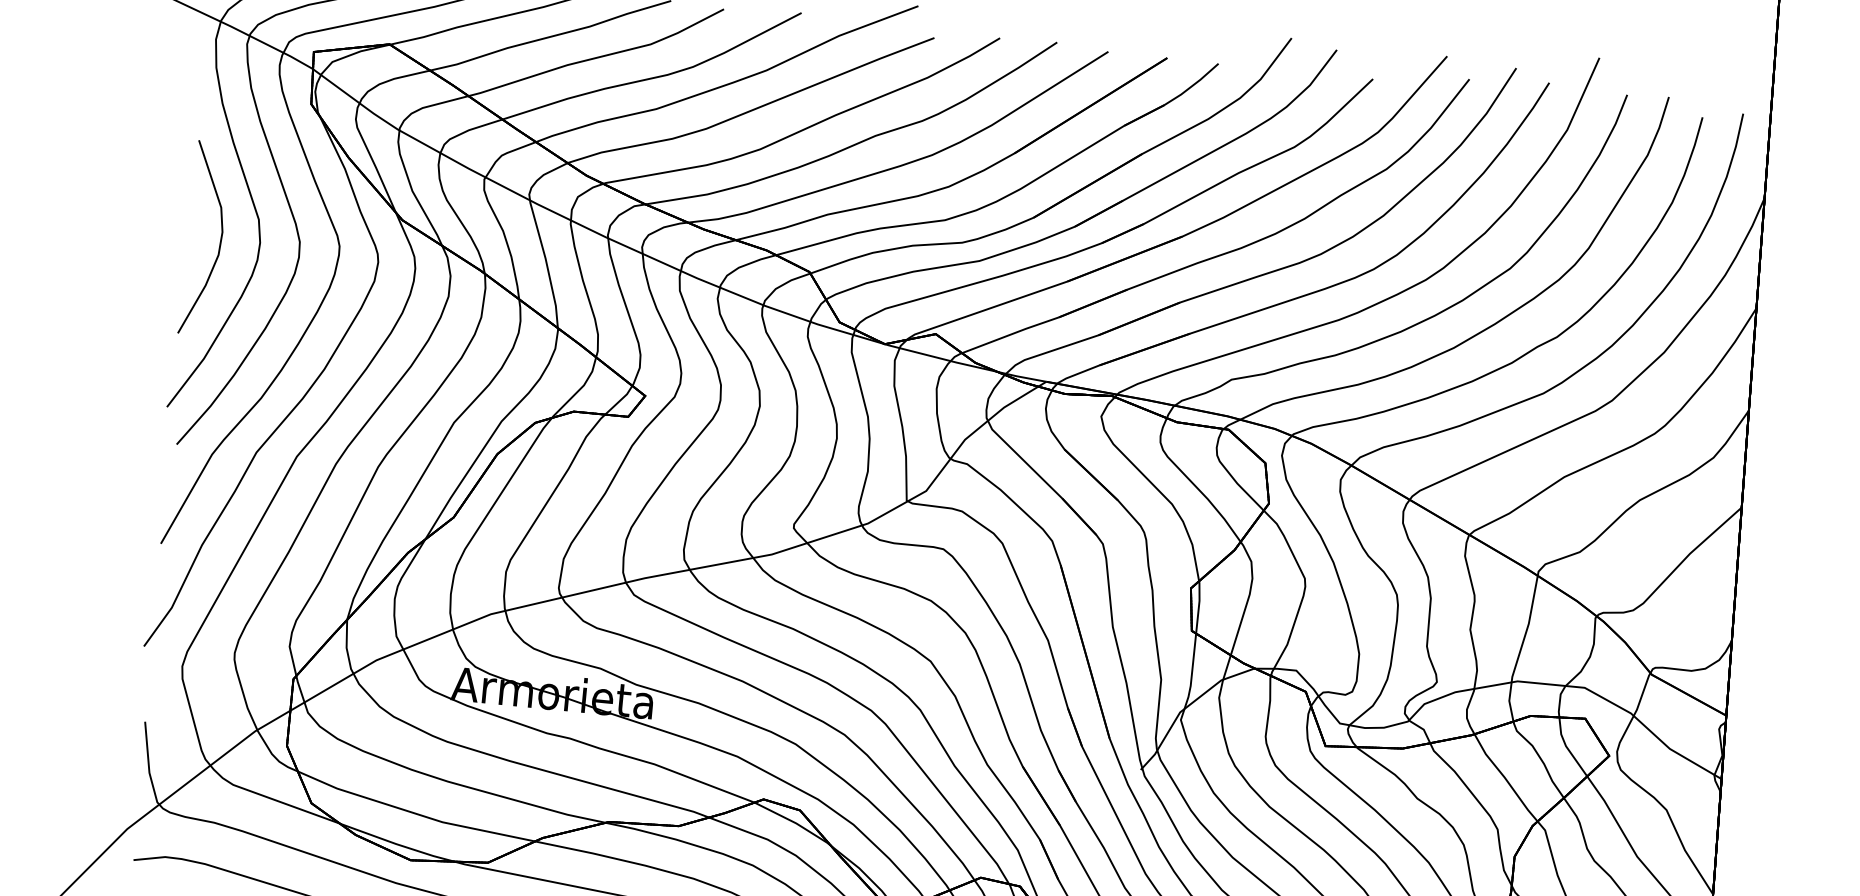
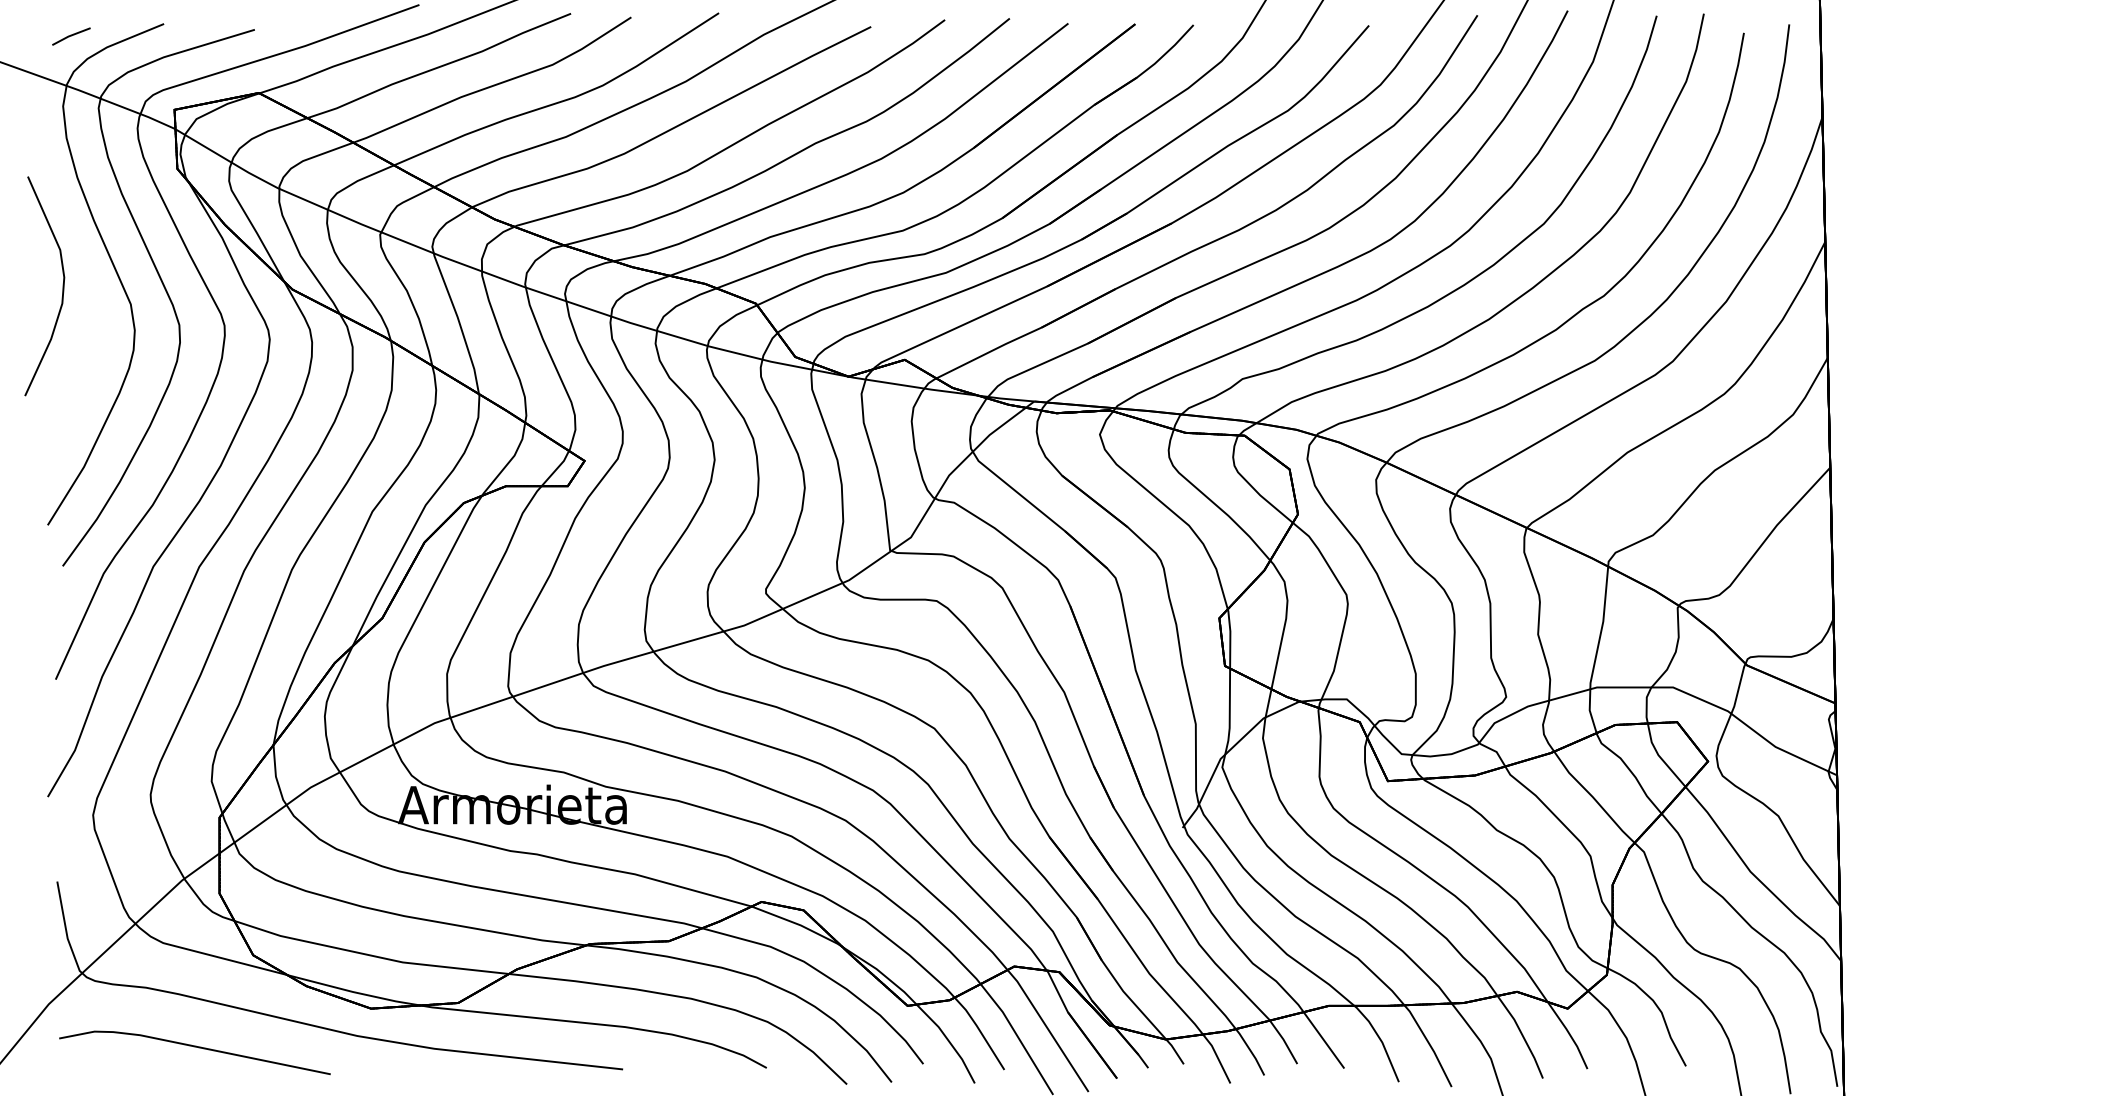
curve: (220, 240) -> (62, 286), moved

